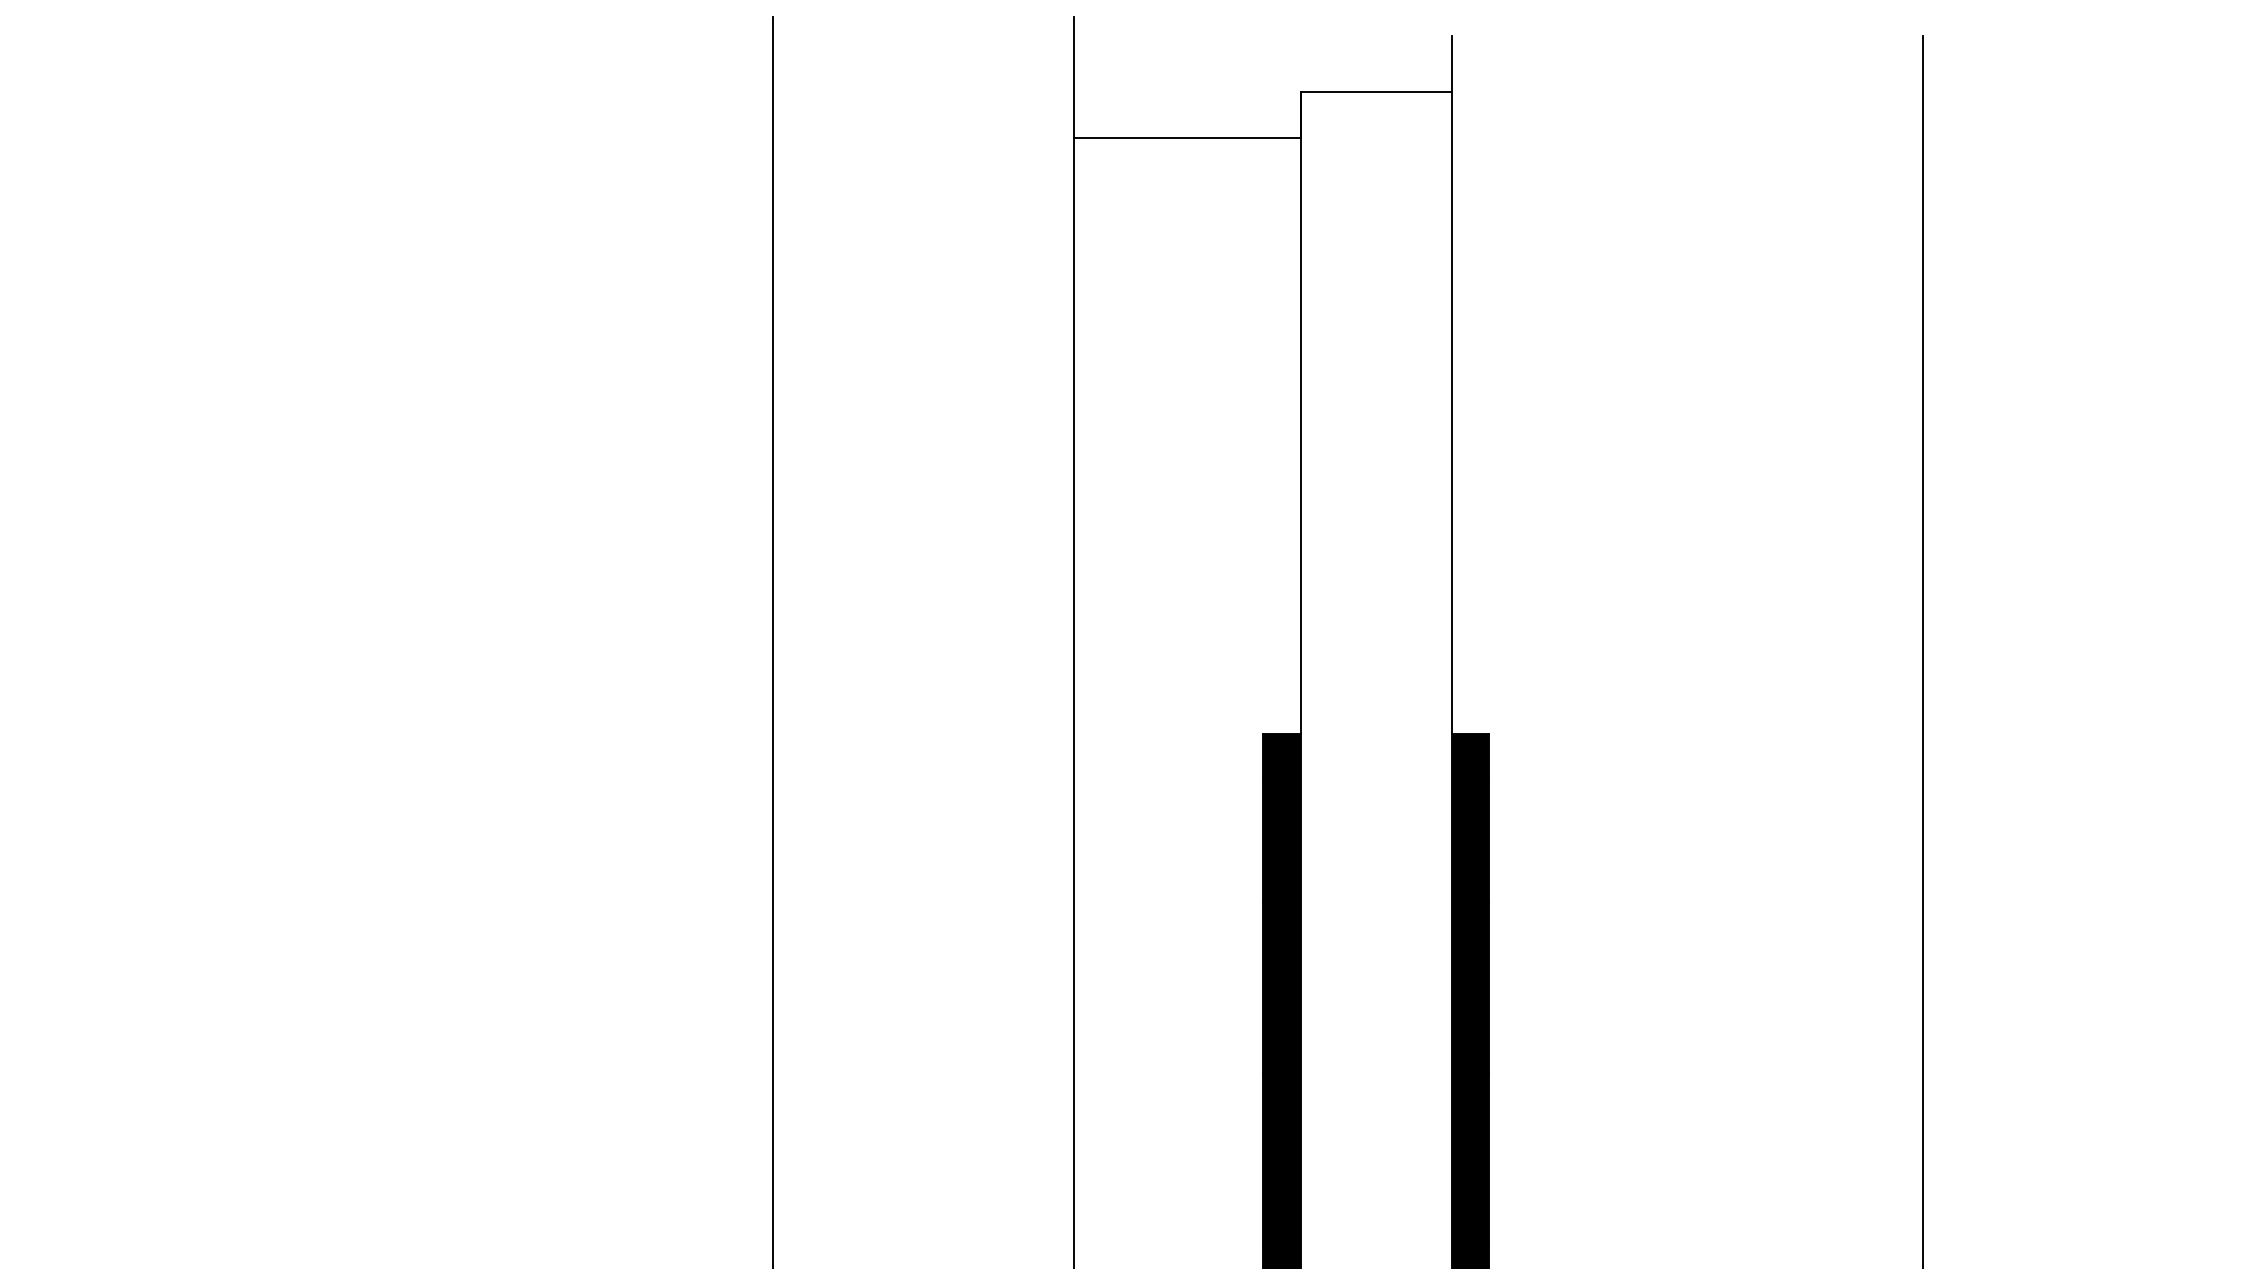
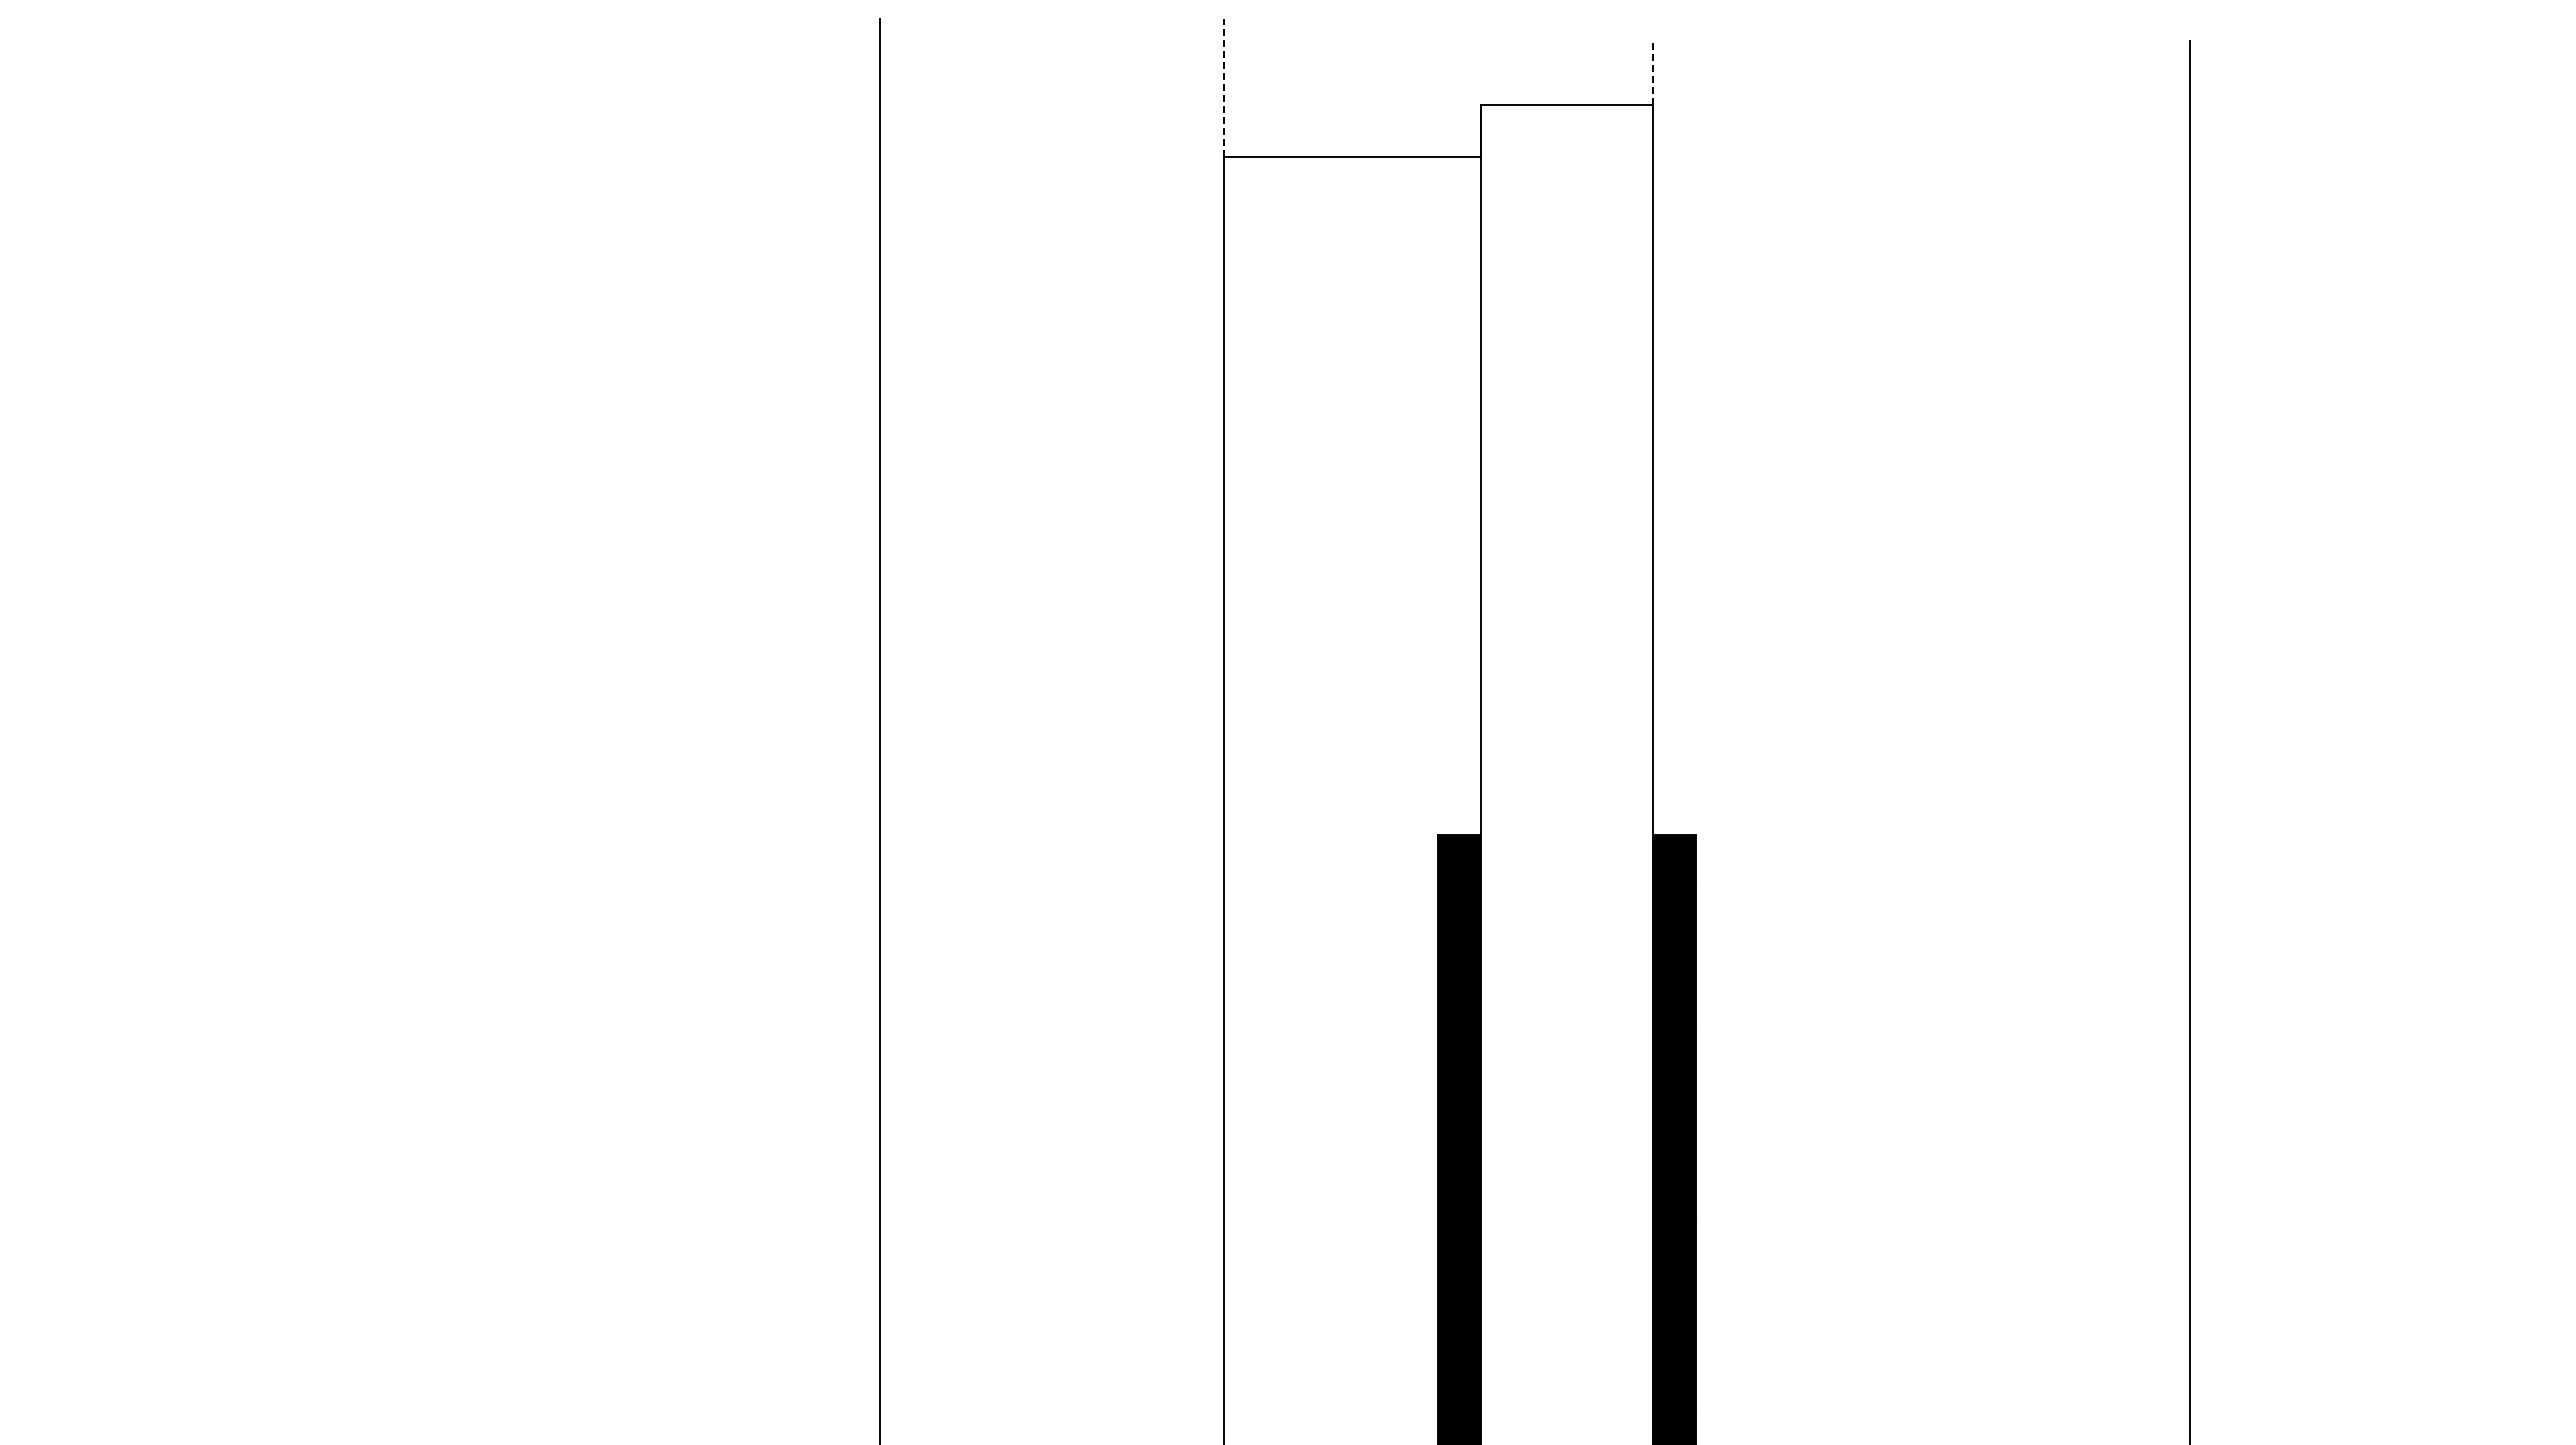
line: (1451, 63) -> (1652, 72), solid -> dashed
line: (1074, 77) -> (1223, 88), solid -> dashed

